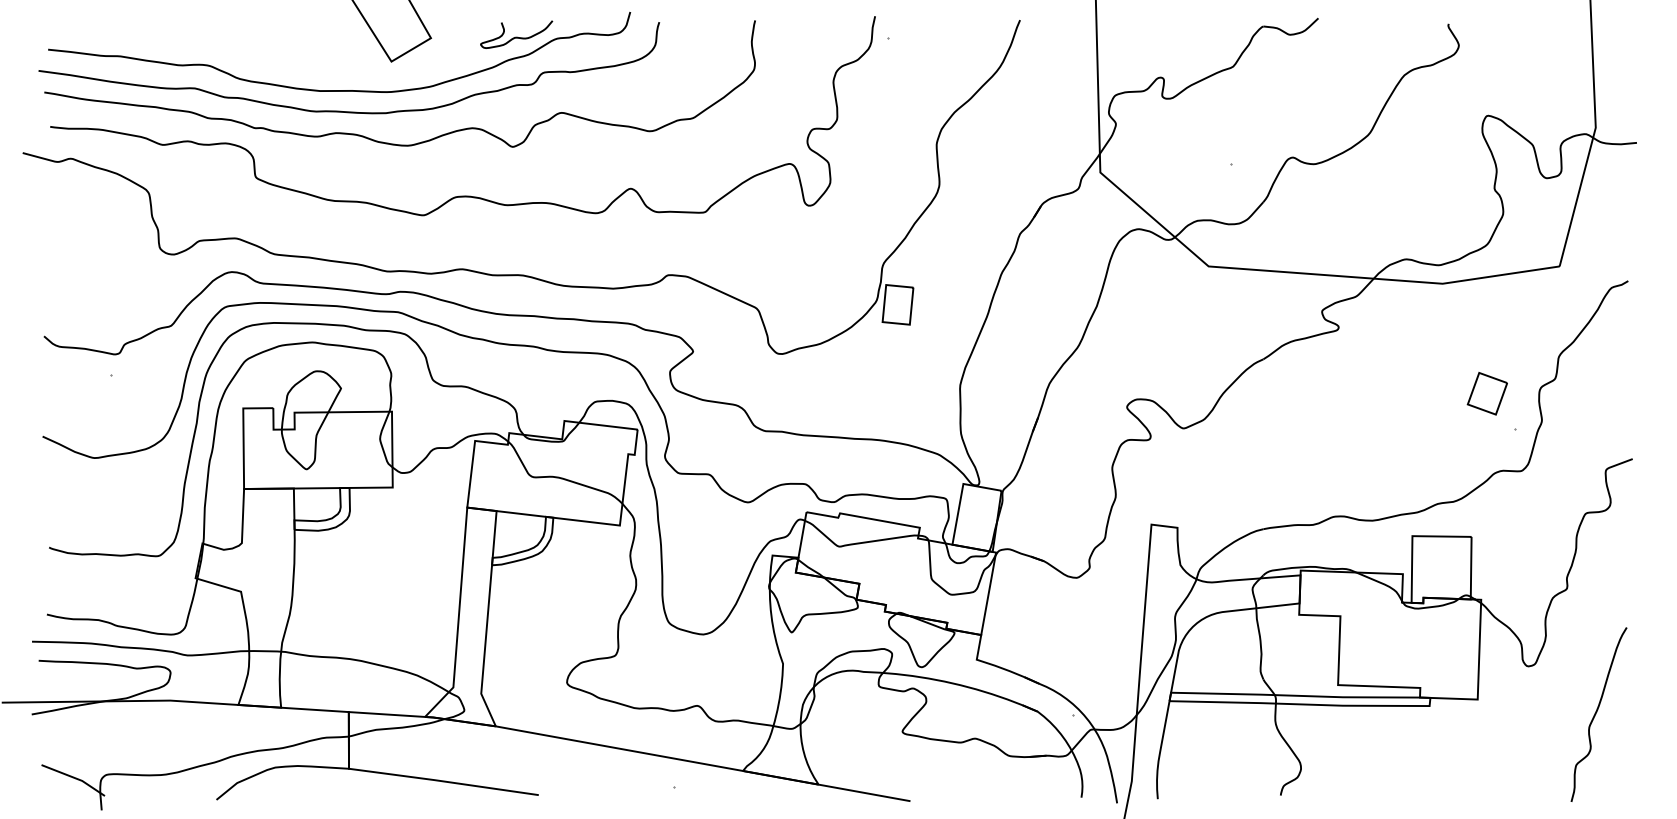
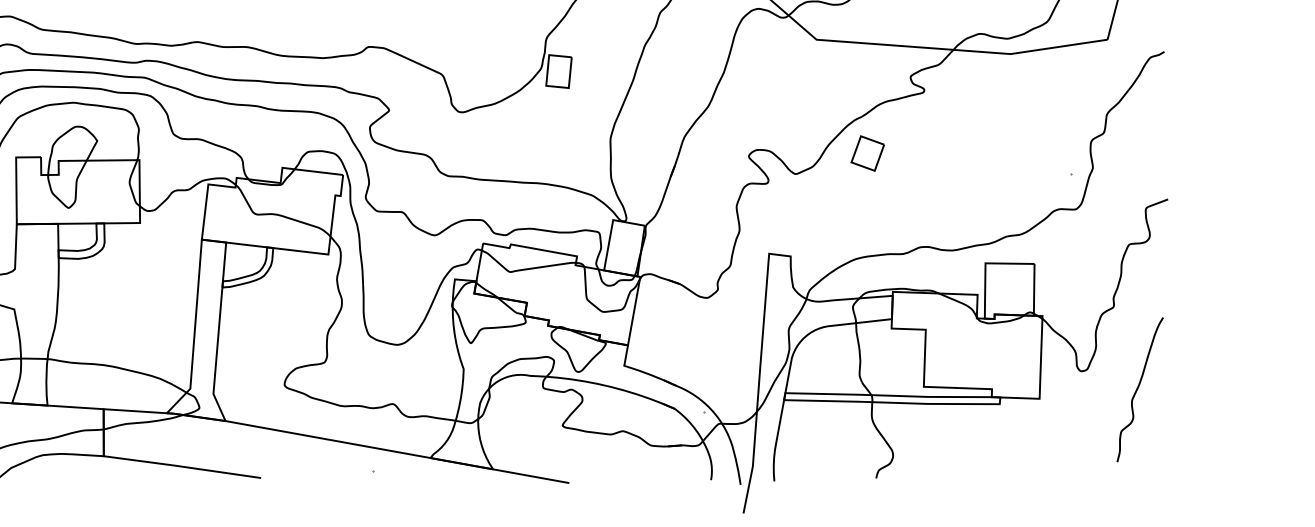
part: (1486, 393) -> (866, 153), moved
curve: (1596, 714) -> (1138, 389), moved

